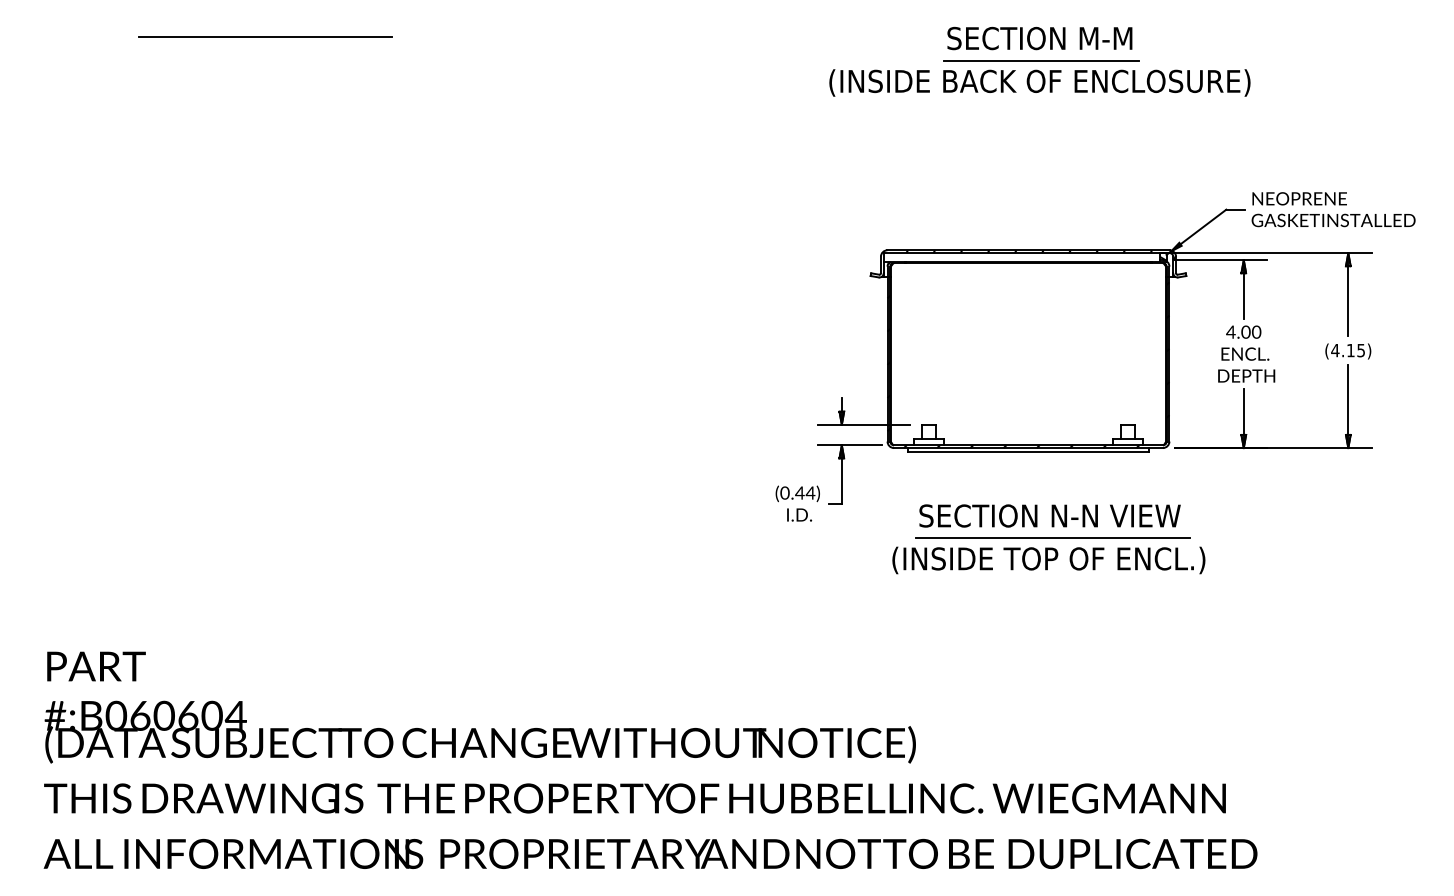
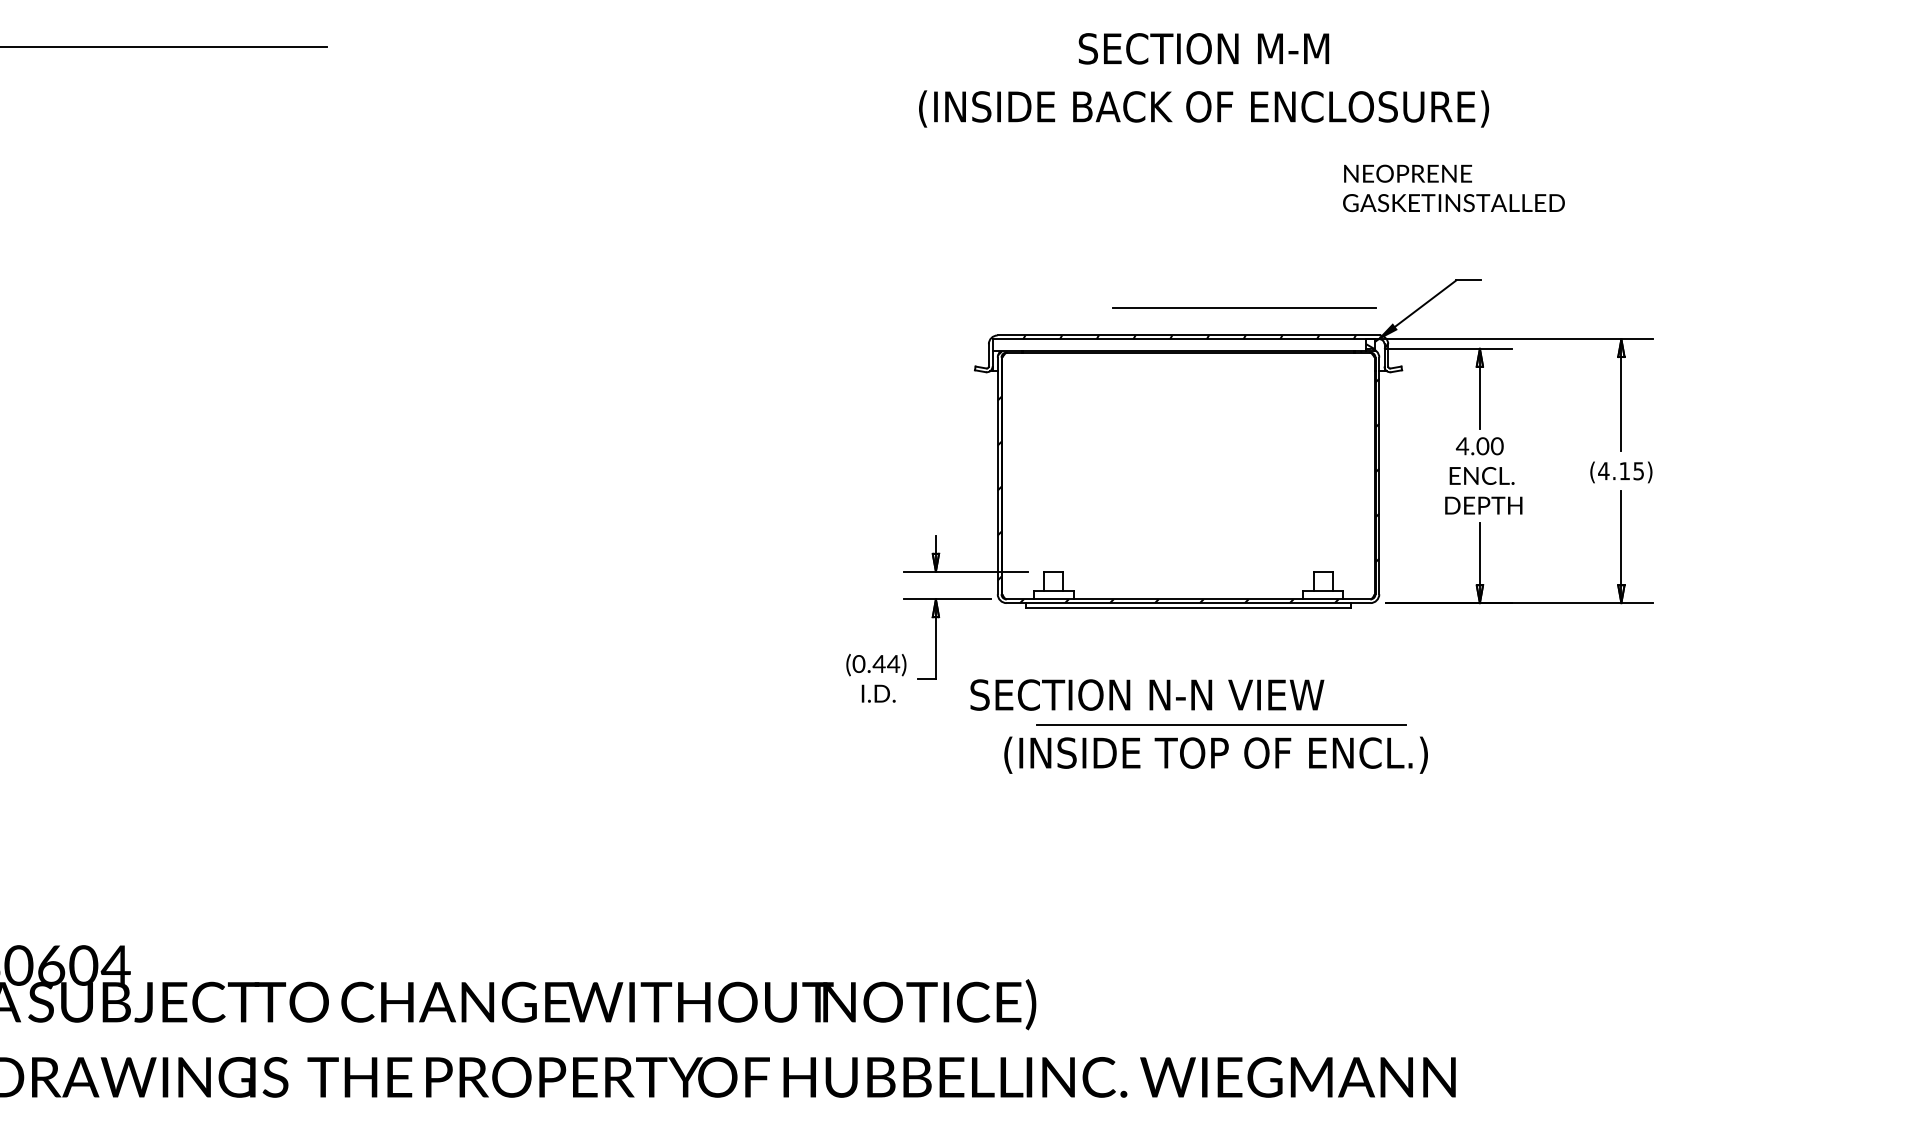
line: (1041, 60) -> (1244, 307), moved
text: (1333, 209) -> (1453, 188), moved
text: (1049, 515) -> (1146, 694), moved

